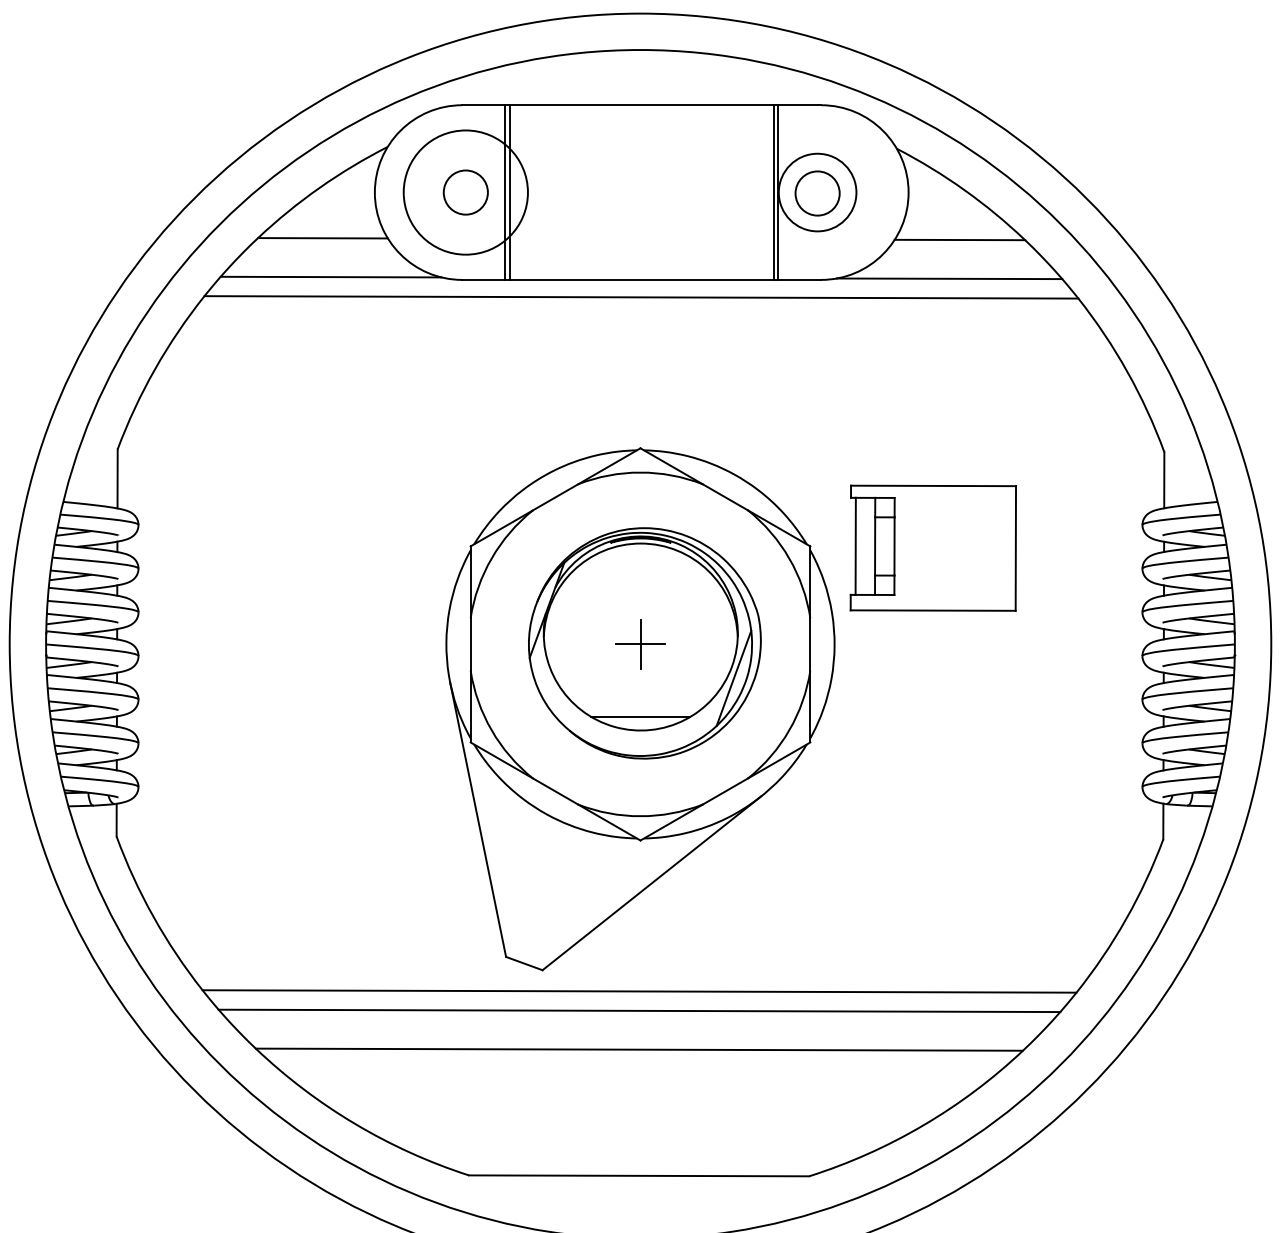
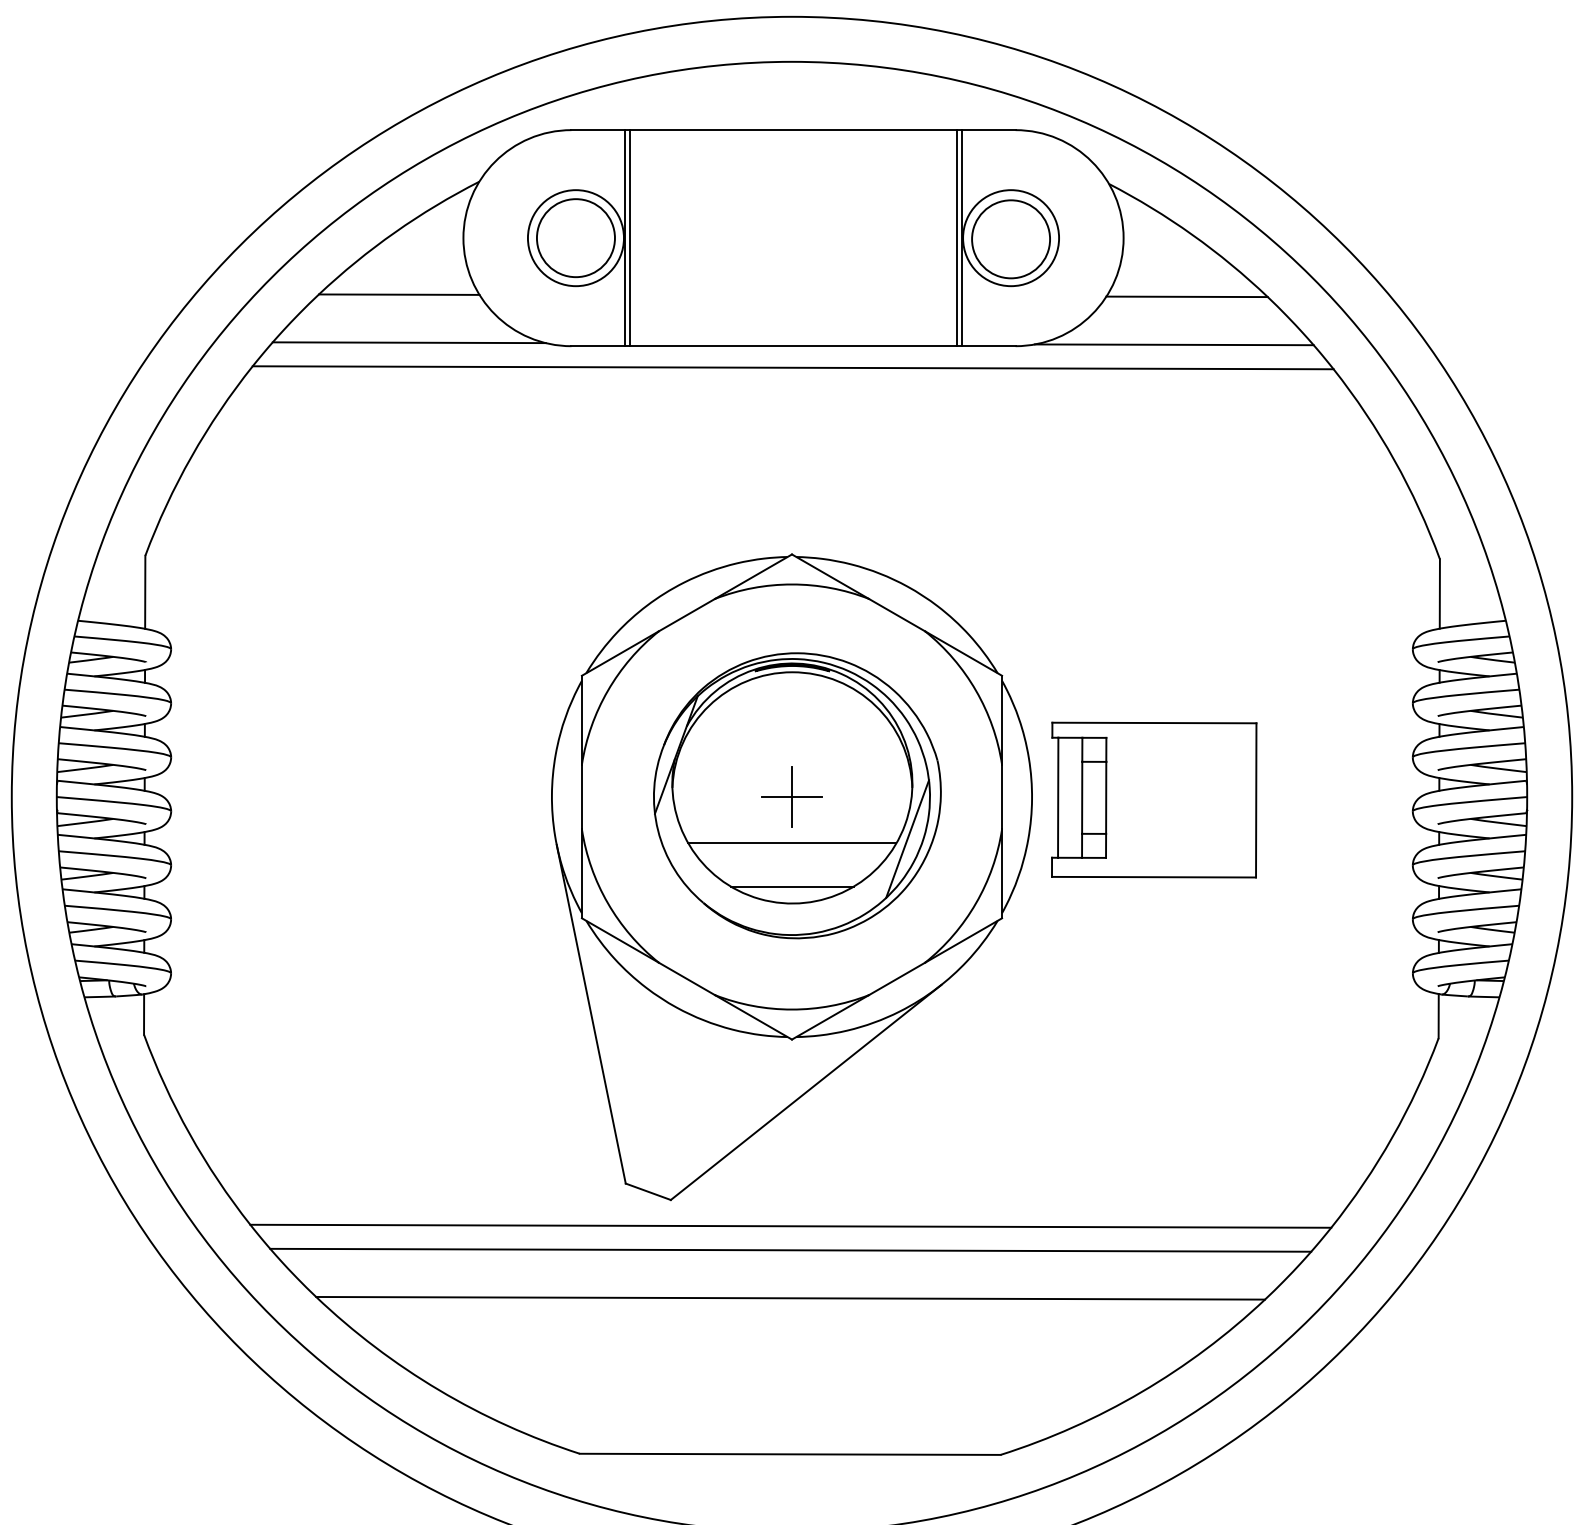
circle: (465, 192) -> (575, 238), size x0.62
circle: (465, 192) -> (575, 238), size x1.43
circle: (817, 193) -> (1011, 239), size x1.43
part: (933, 547) -> (1154, 799), moved
line: (640, 681) -> (792, 843), added

